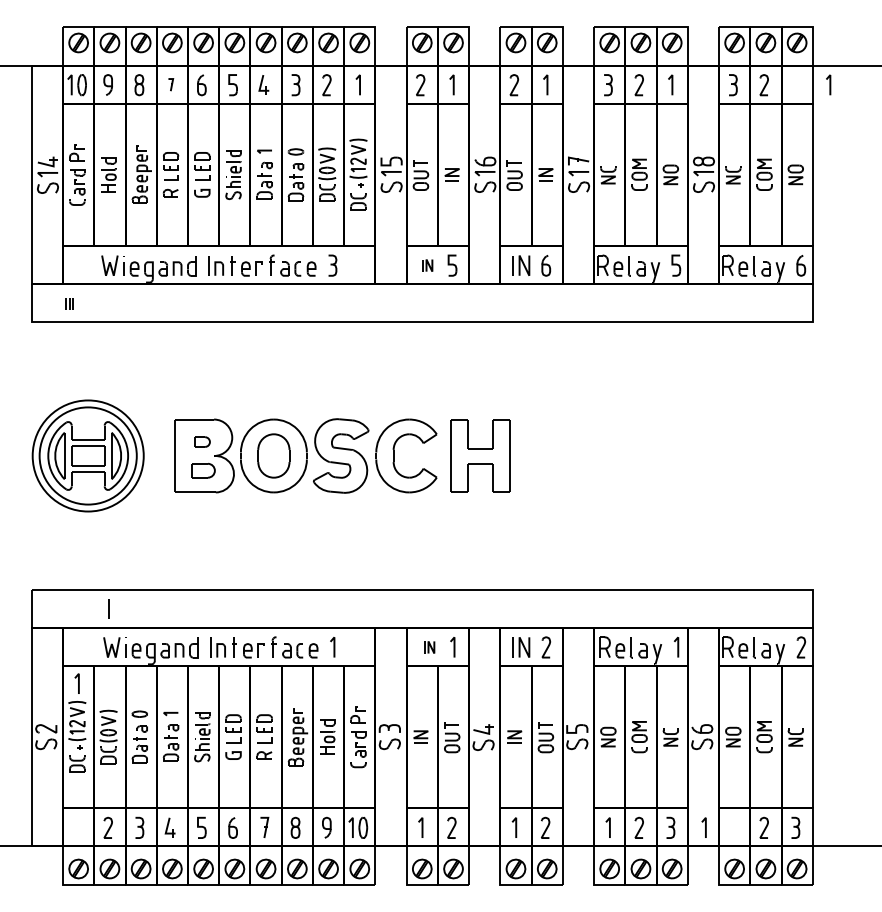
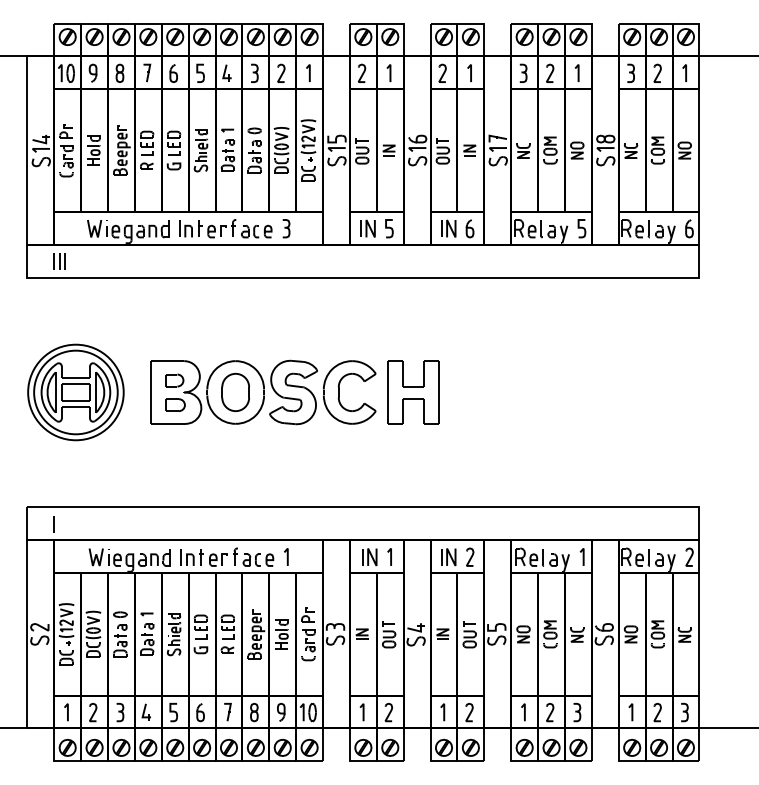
part: (170, 84) -> (146, 72), size x1.67
line: (829, 84) -> (685, 72), moved
part: (427, 265) -> (367, 228), size x1.67
part: (69, 303) -> (59, 261), size x1.67
part: (202, 441) -> (174, 380), size x1.43
line: (108, 608) -> (53, 523), moved
part: (429, 647) -> (369, 557), size x1.67
line: (78, 683) -> (67, 712), moved
line: (705, 827) -> (632, 712), moved

